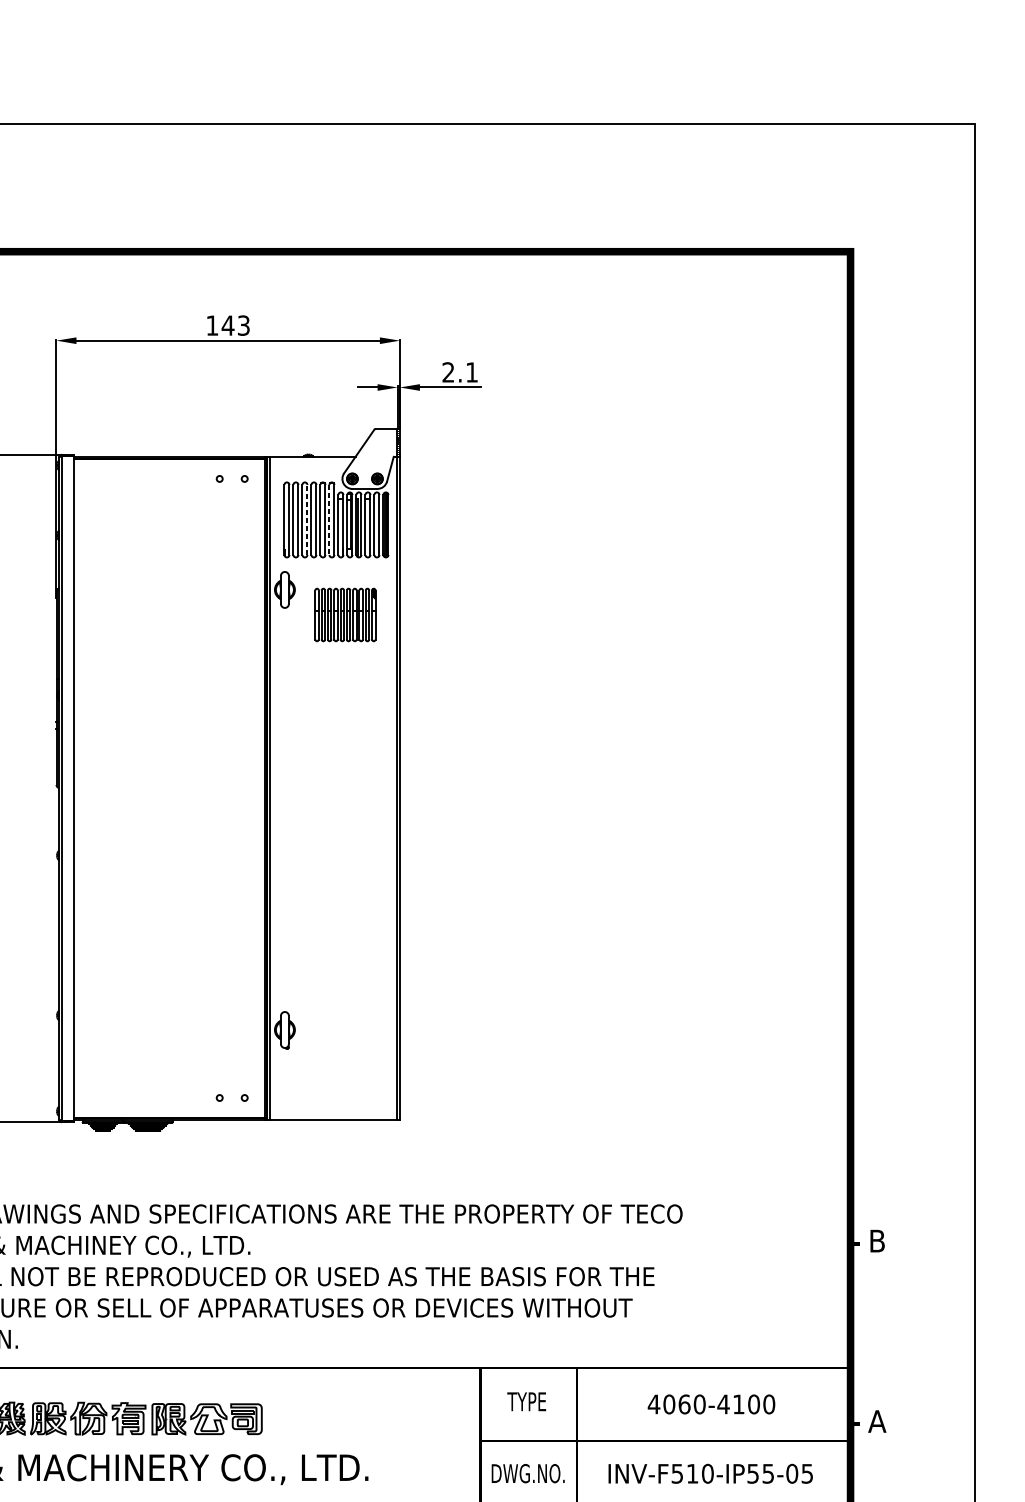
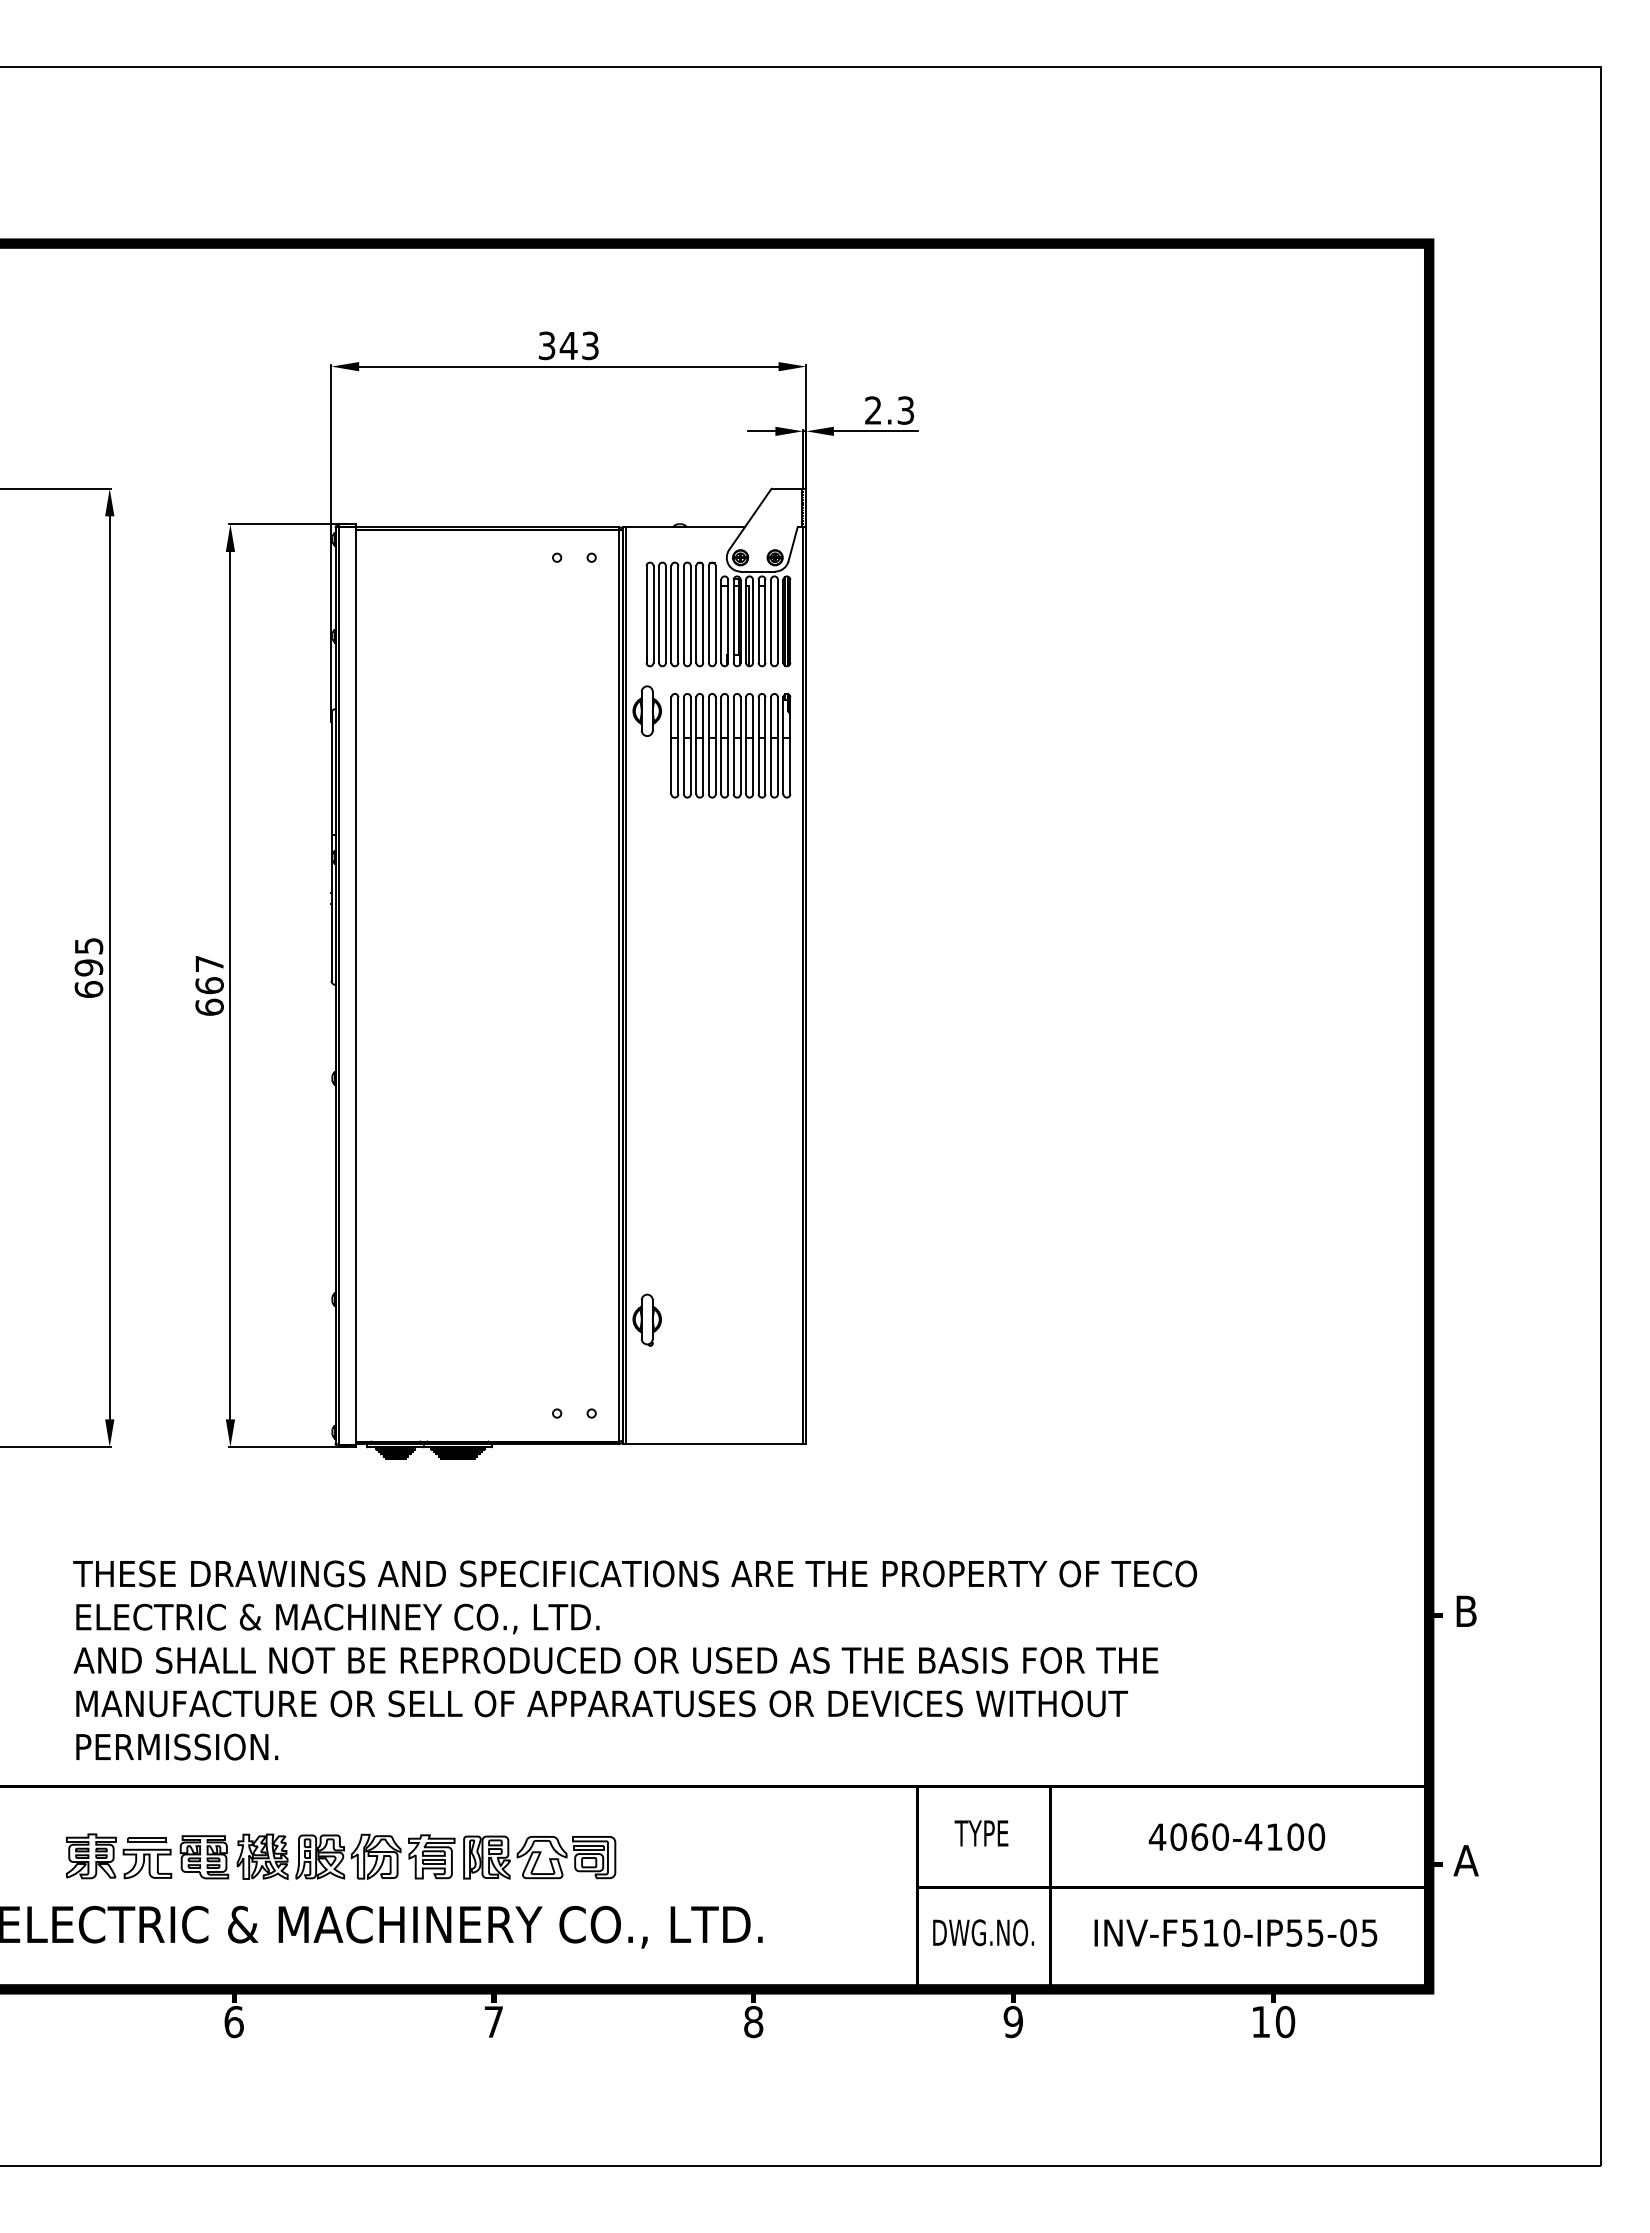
text: (212, 325) -> (546, 345), 143 -> 343
text: (471, 372) -> (905, 410), 2.1 -> 2.3
line: (307, 519) -> (678, 613), dashed -> solid
line: (329, 519) -> (708, 614), dashed -> solid
part: (345, 614) -> (730, 745), size x1.43

